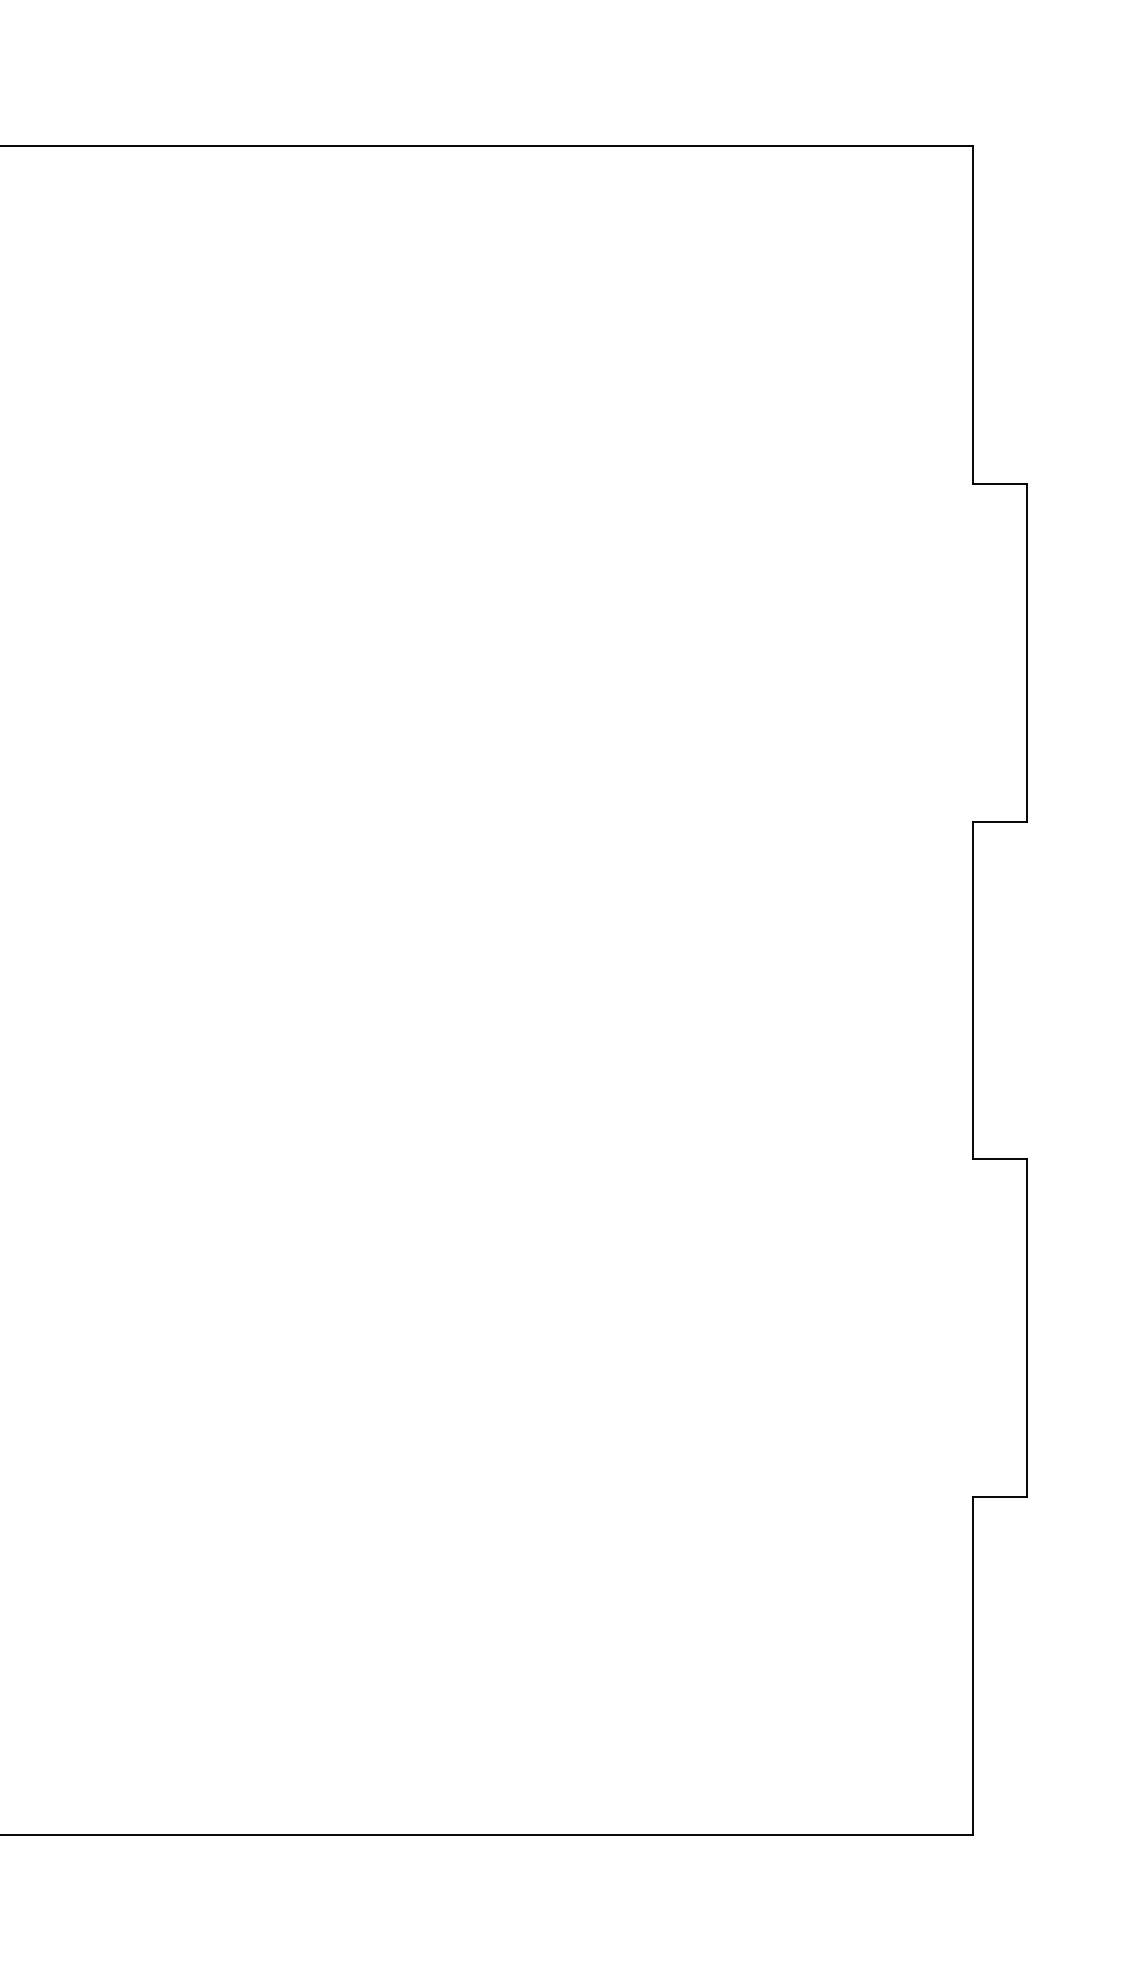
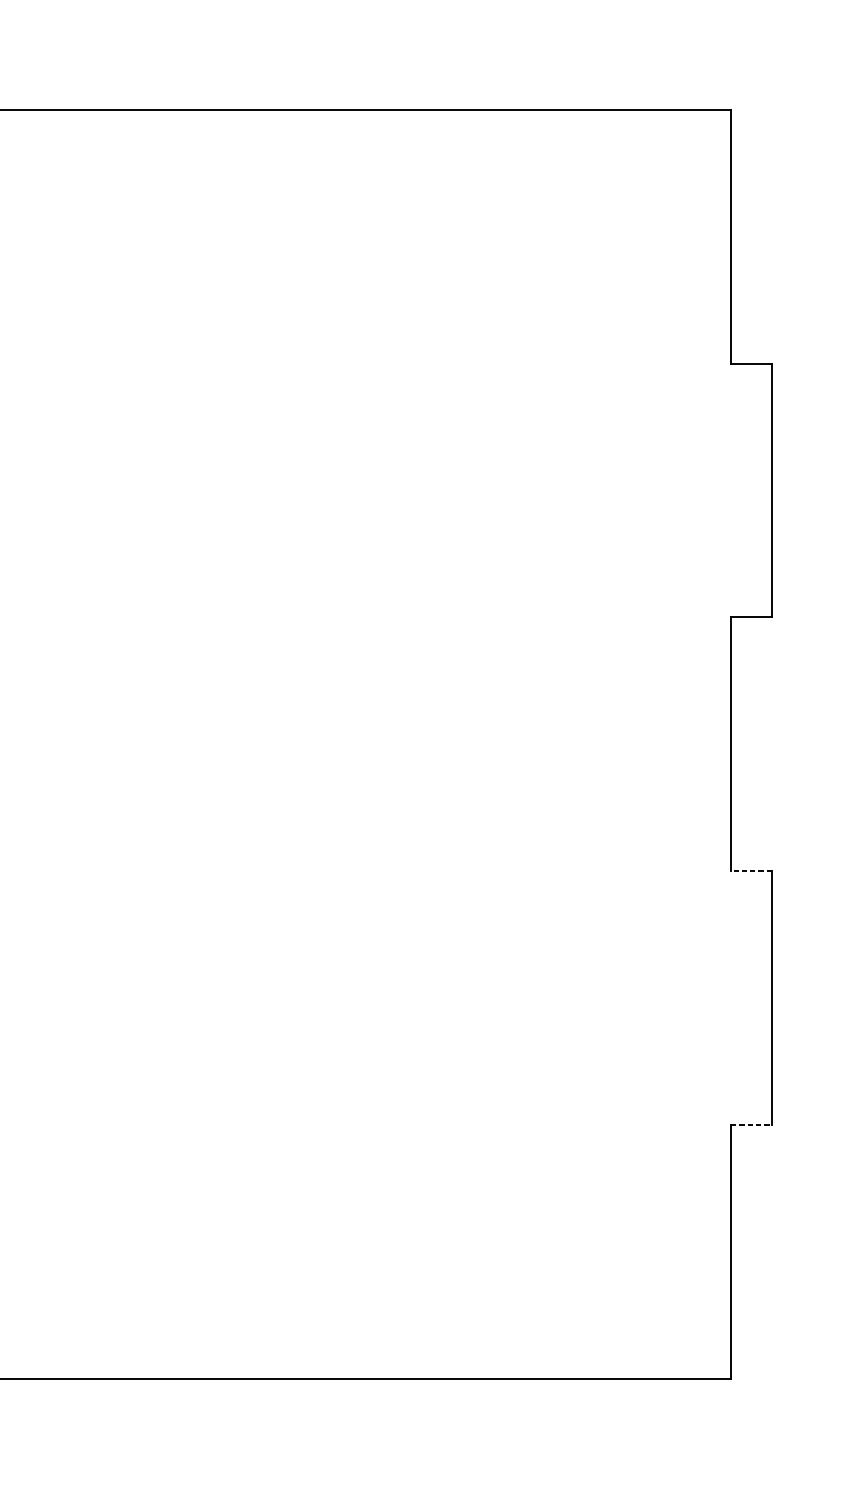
line: (999, 1159) -> (751, 871), solid -> dashed
line: (1000, 1497) -> (751, 1125), solid -> dashed

